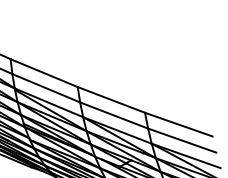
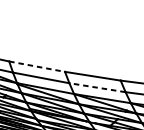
line: (44, 73) -> (37, 66), solid -> dashed
line: (113, 115) -> (97, 87), solid -> dashed

